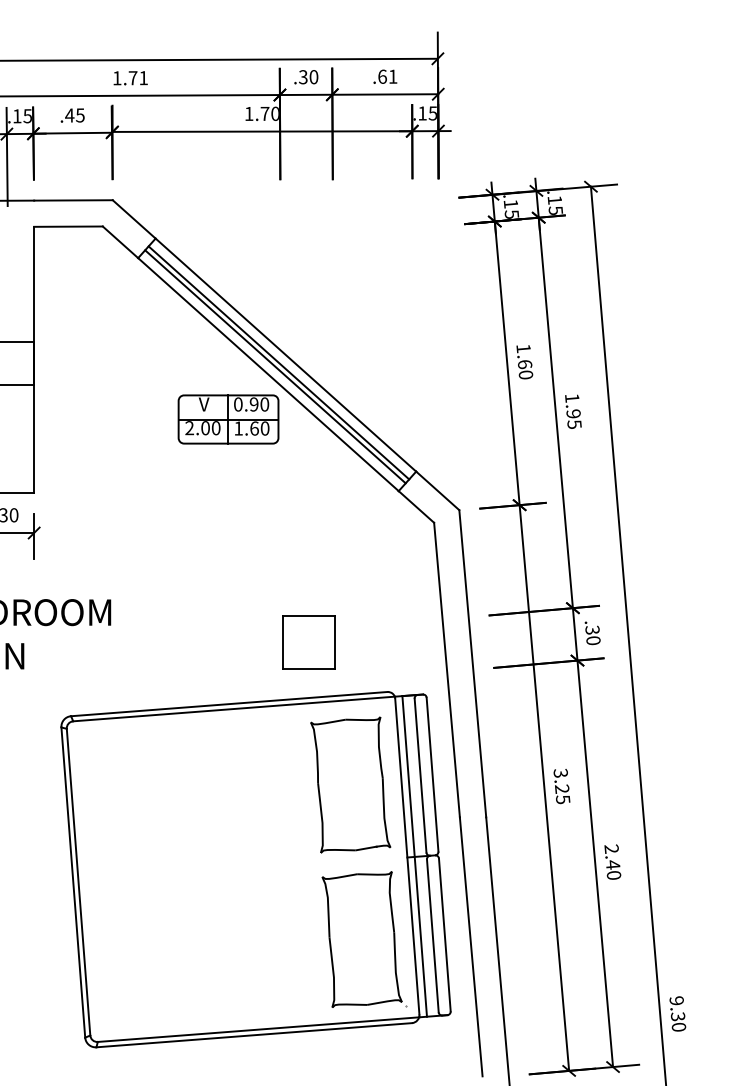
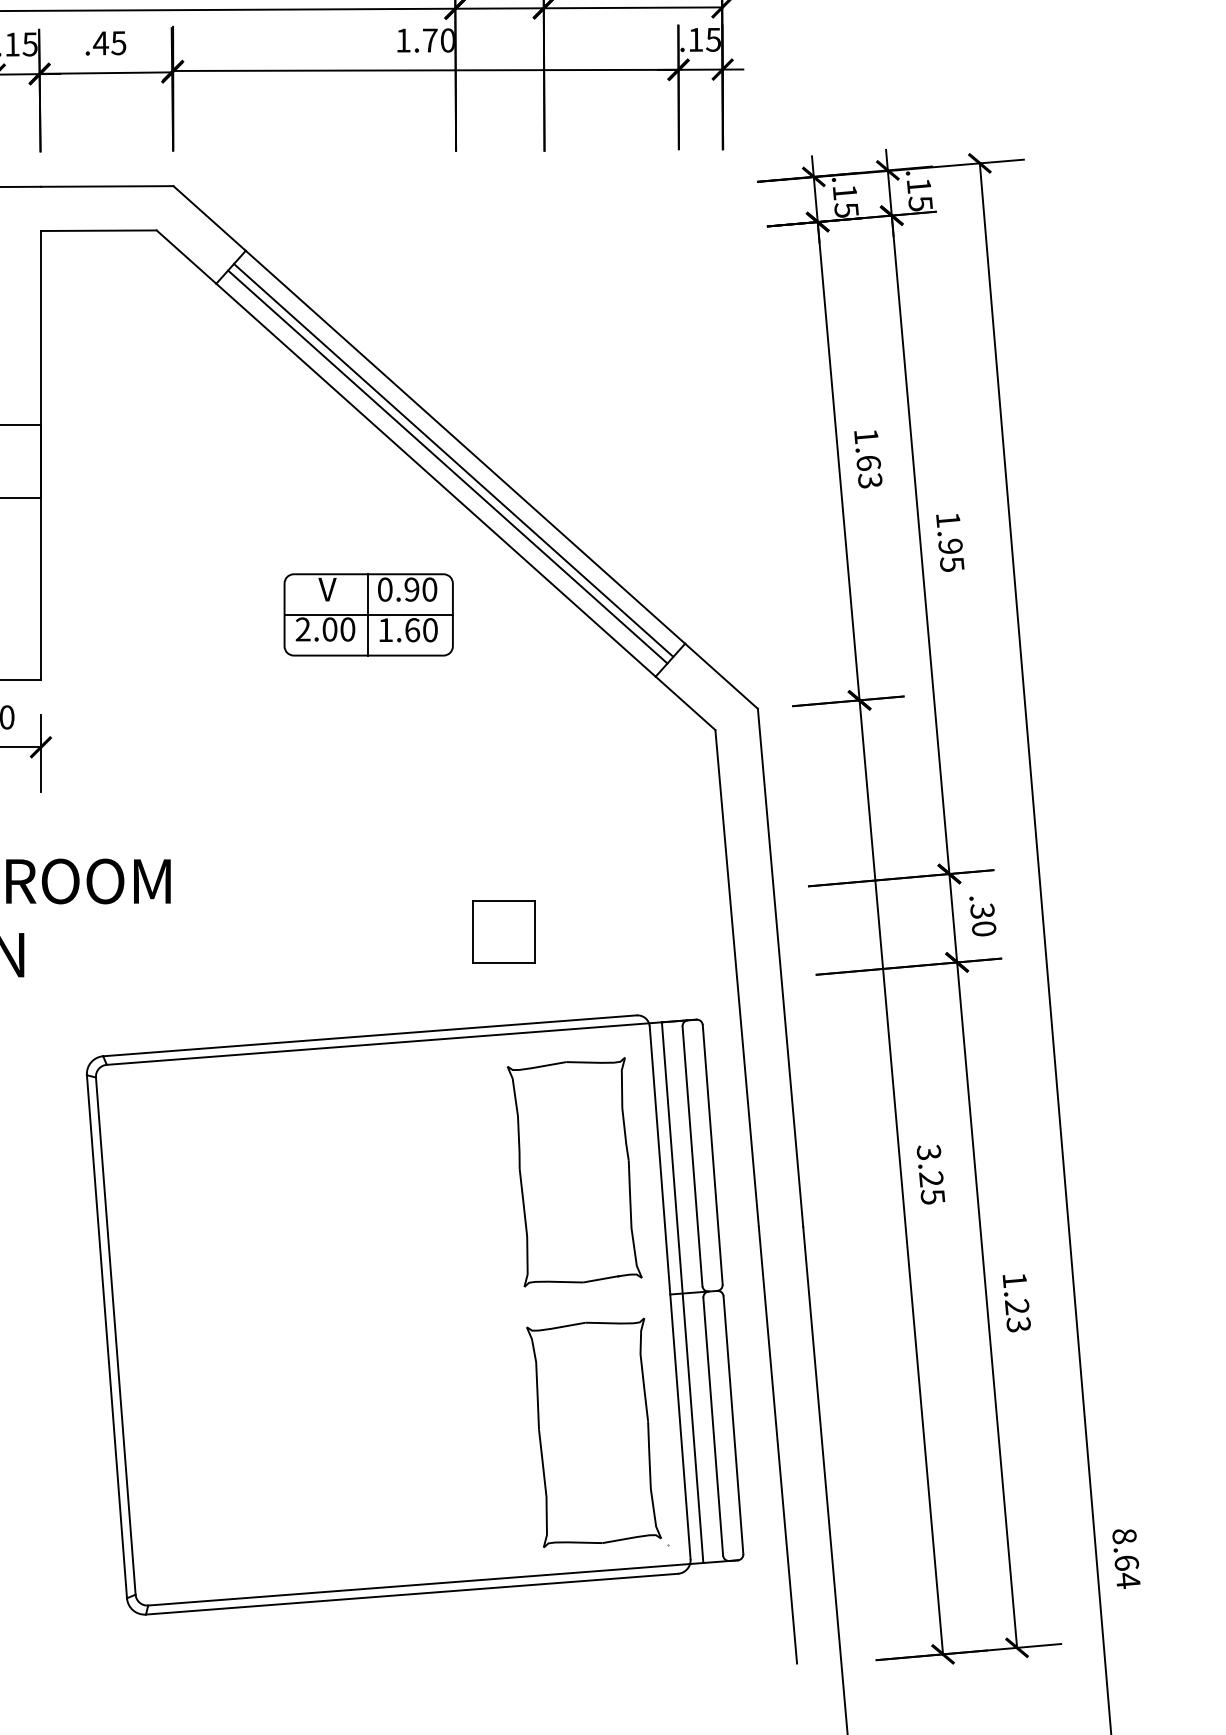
text: (525, 374) -> (869, 480), 1.60 -> 1.63
part: (228, 419) -> (368, 614), moved
part: (308, 642) -> (503, 931), size x0.7
text: (612, 861) -> (1016, 1301), 2.40 -> 1.23
text: (677, 1014) -> (1125, 1559), 9.30 -> 8.64

